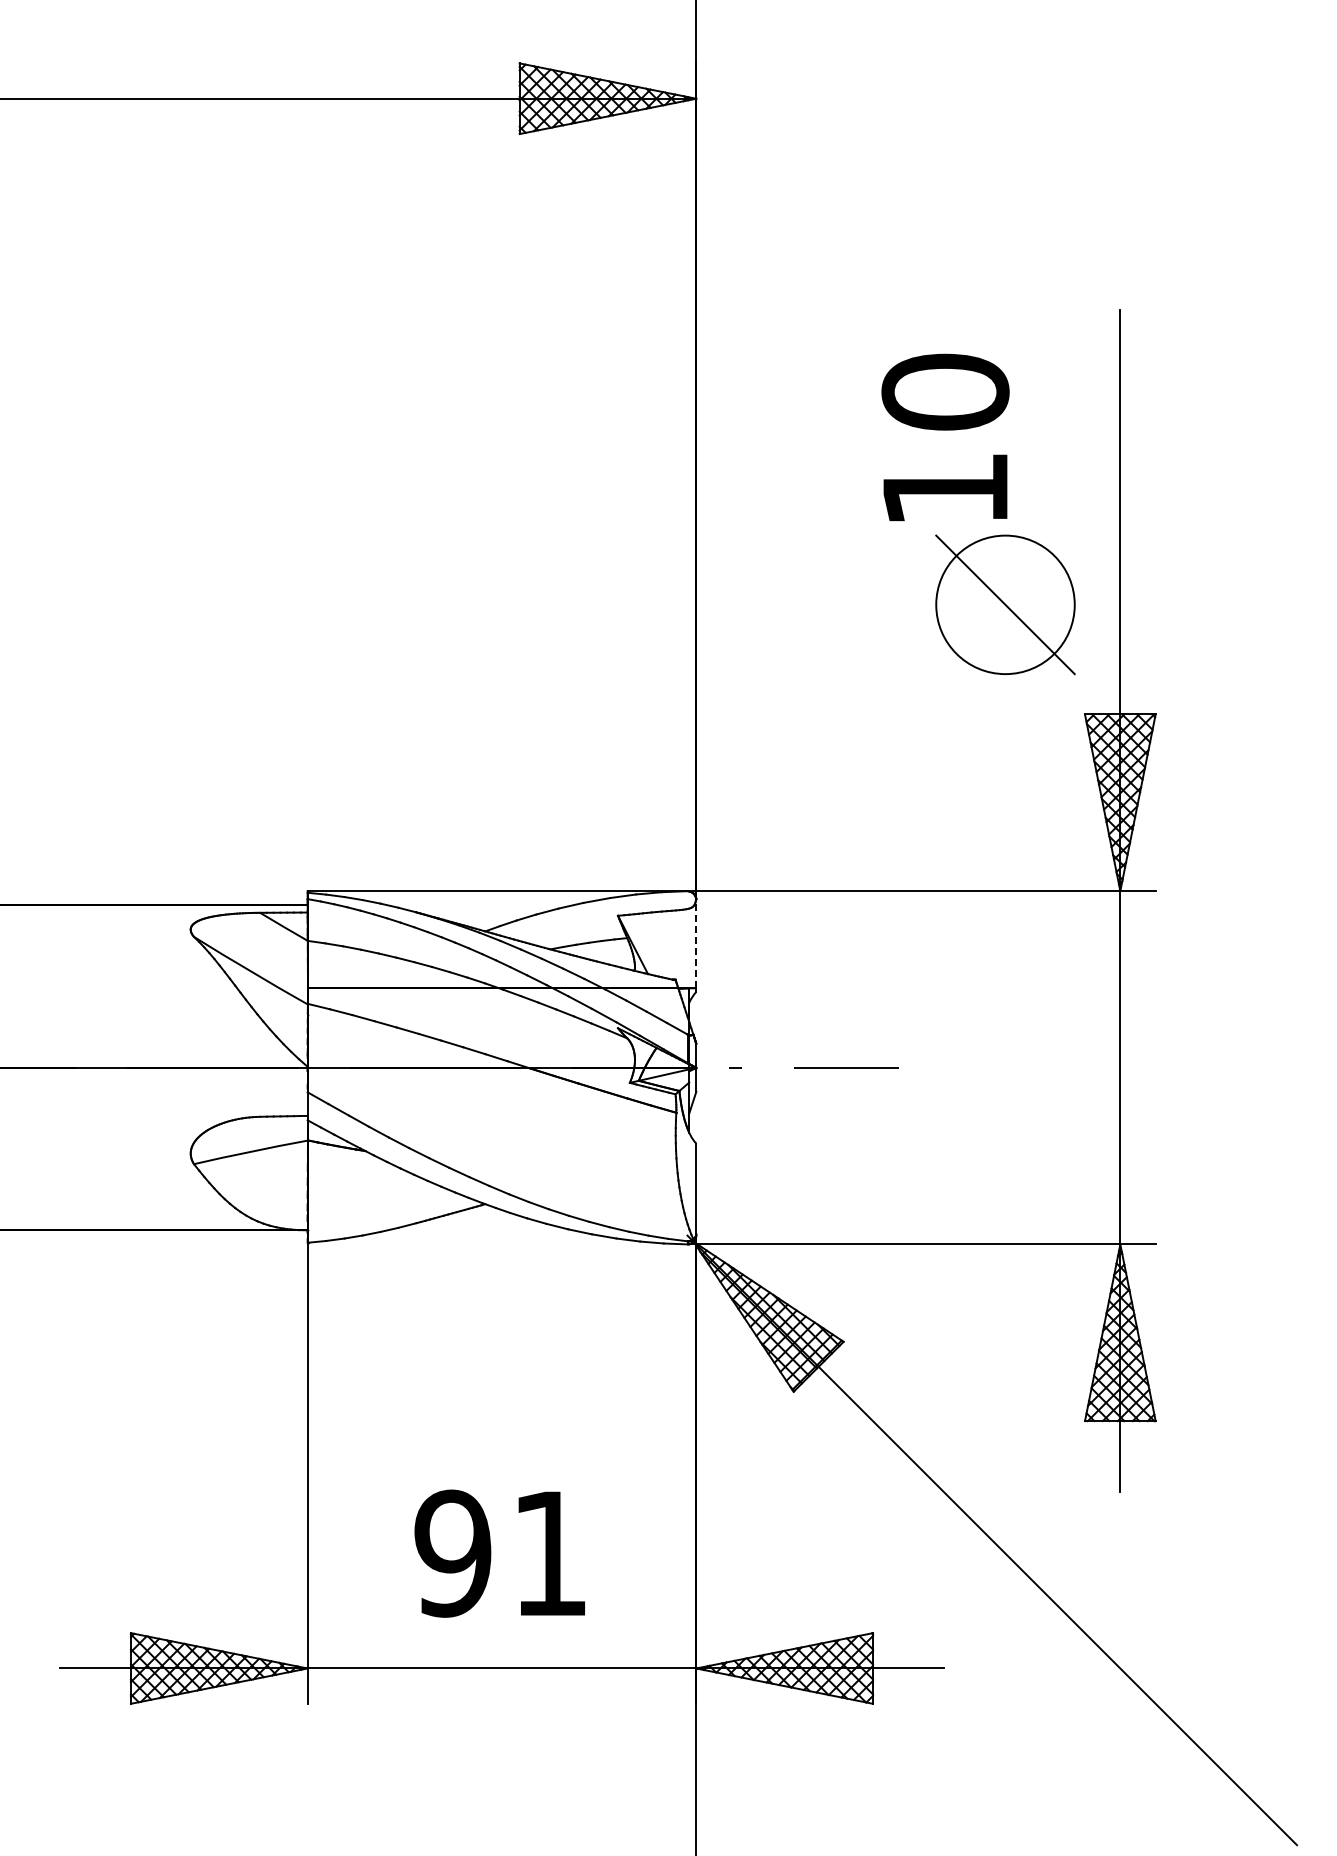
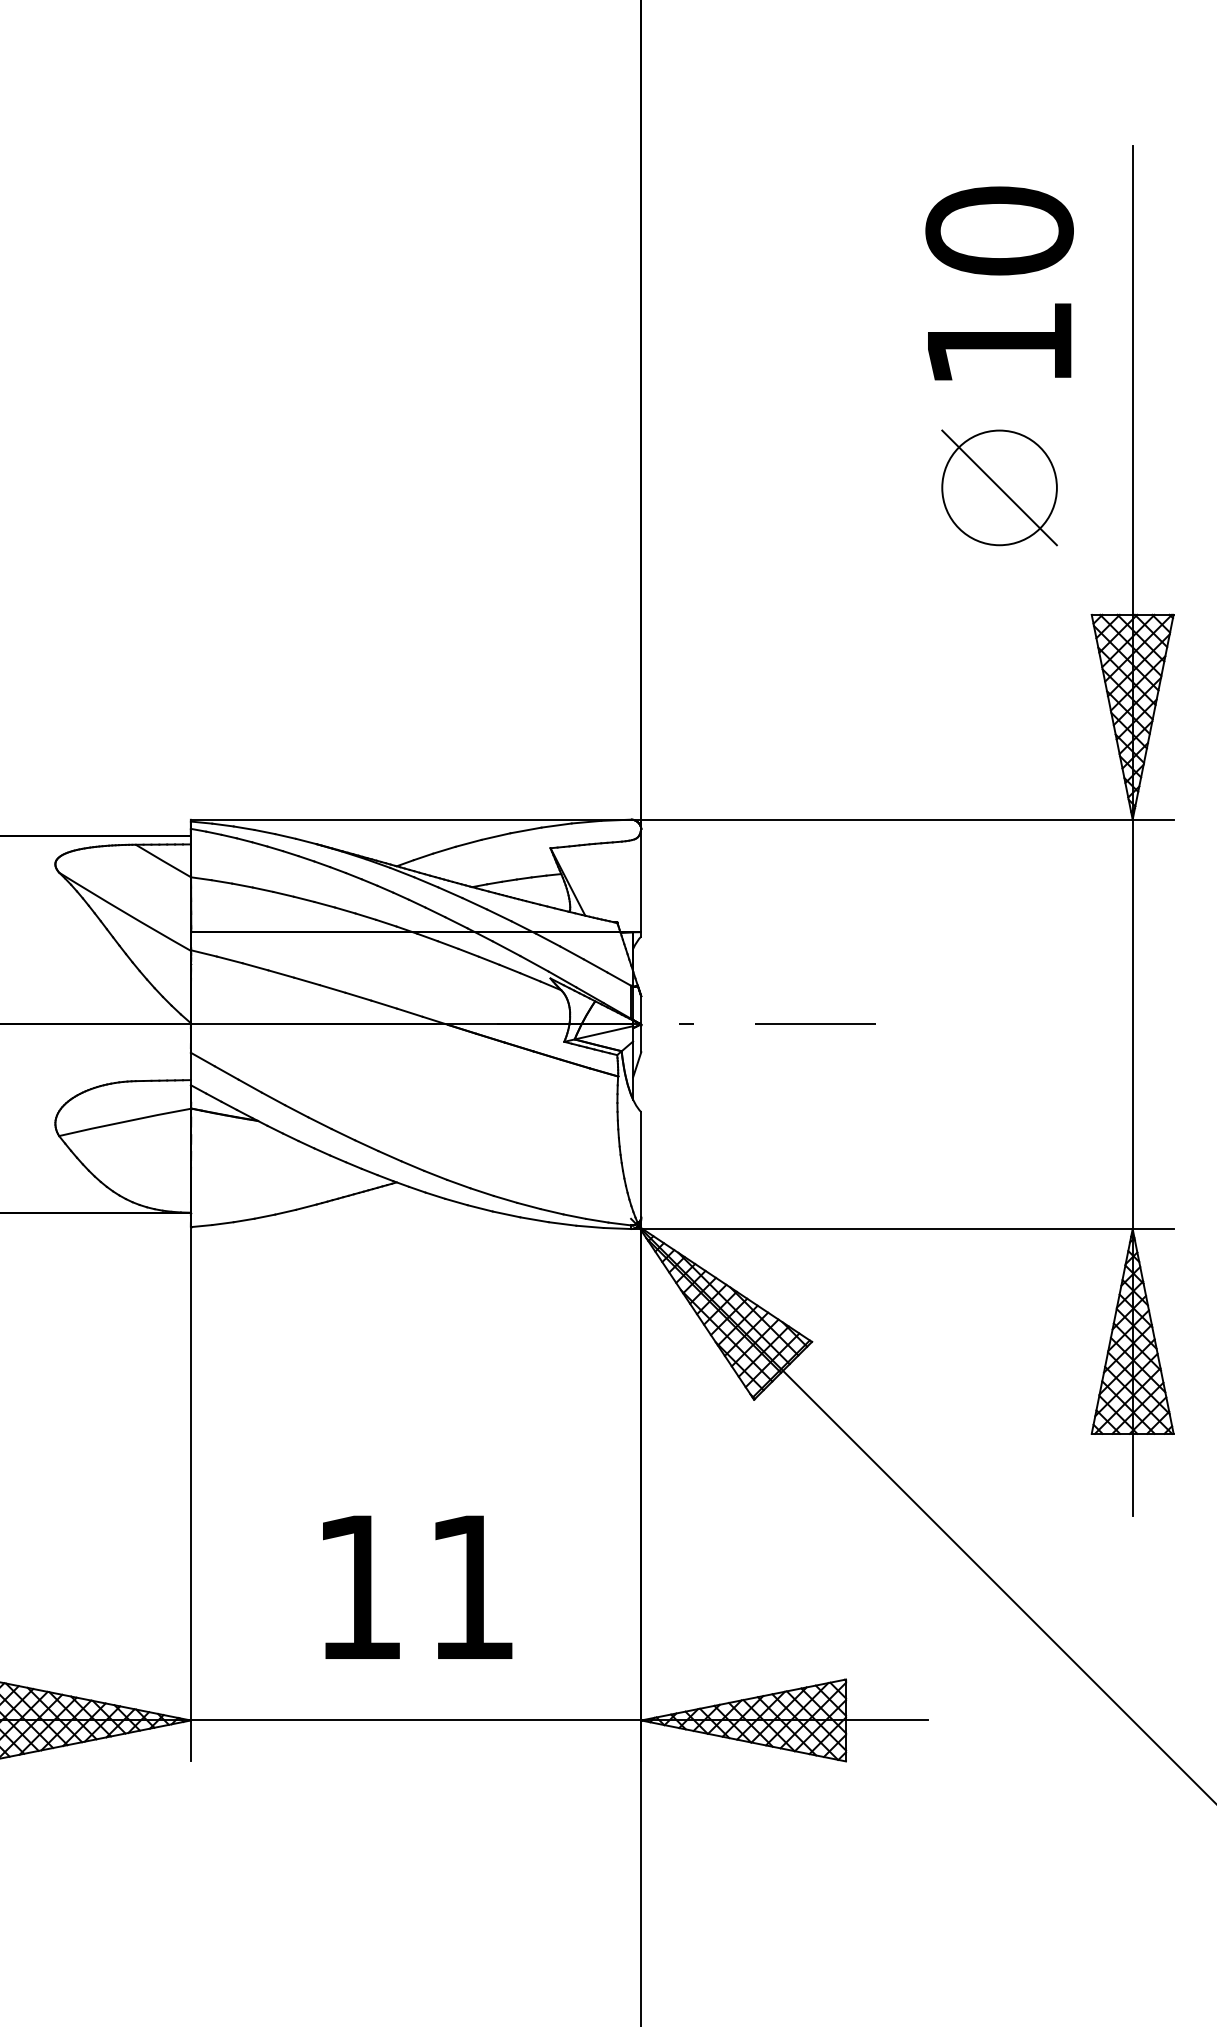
text: (945, 437) -> (999, 283), moved
part: (1005, 604) -> (999, 487), size x0.71
line: (696, 943) -> (641, 880), dashed -> solid
text: (452, 1553) -> (358, 1587), 91 -> 11

